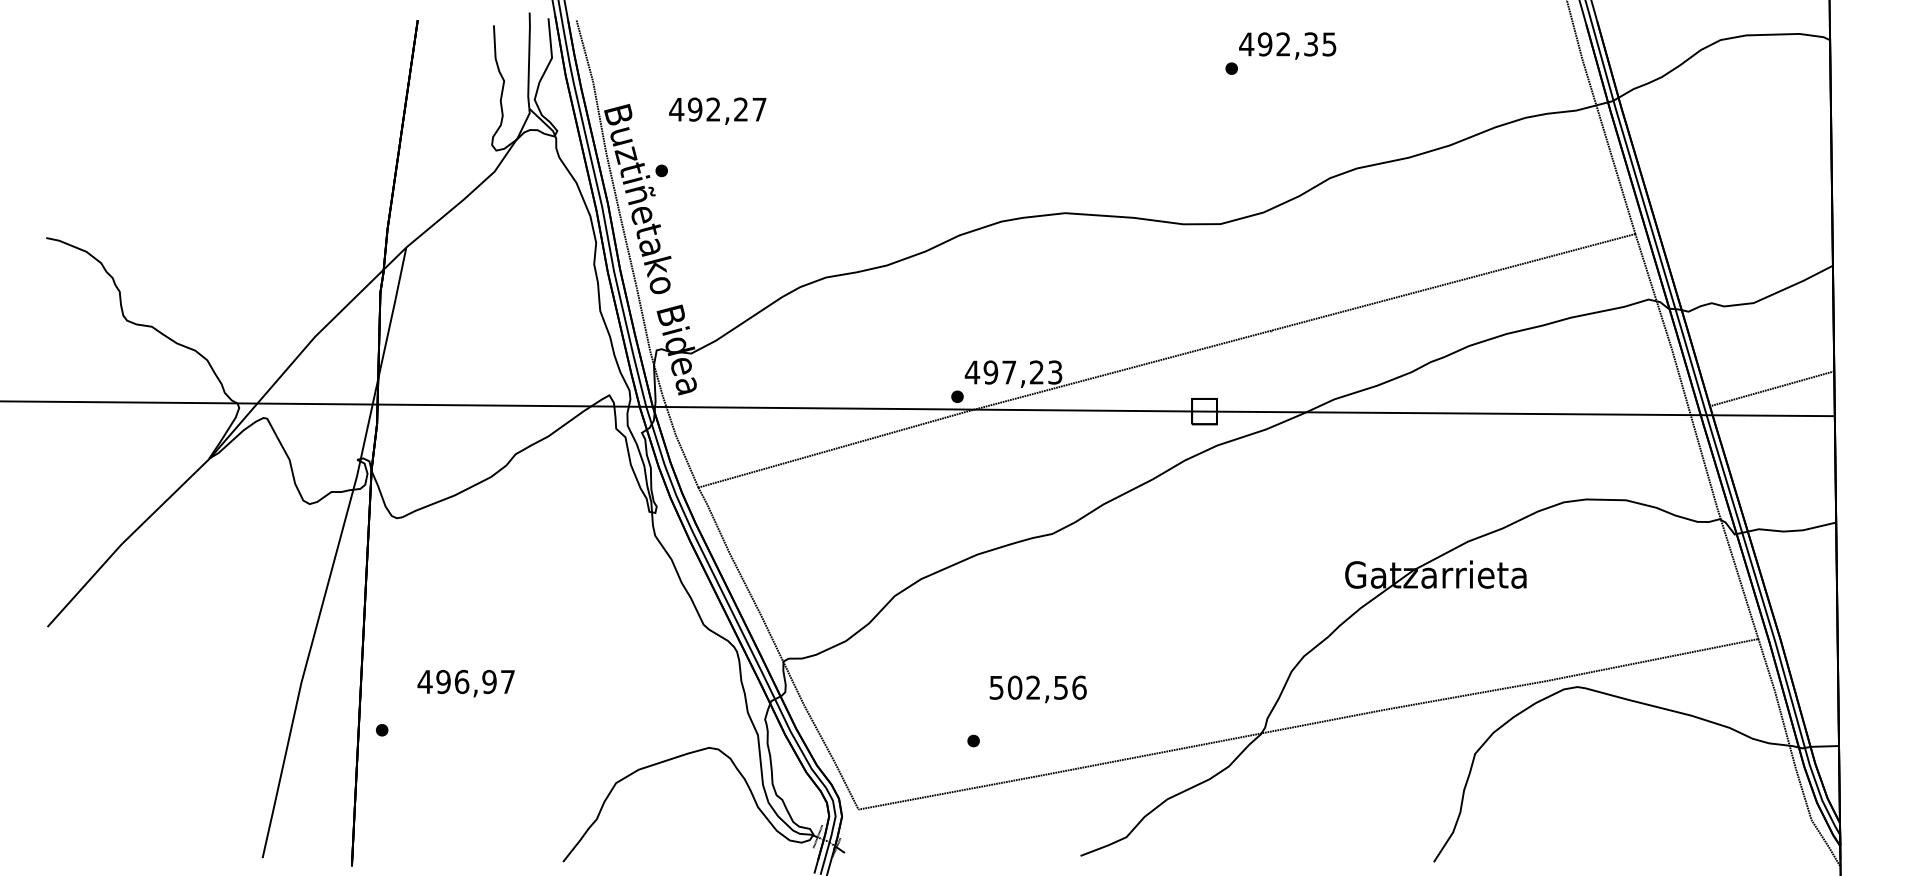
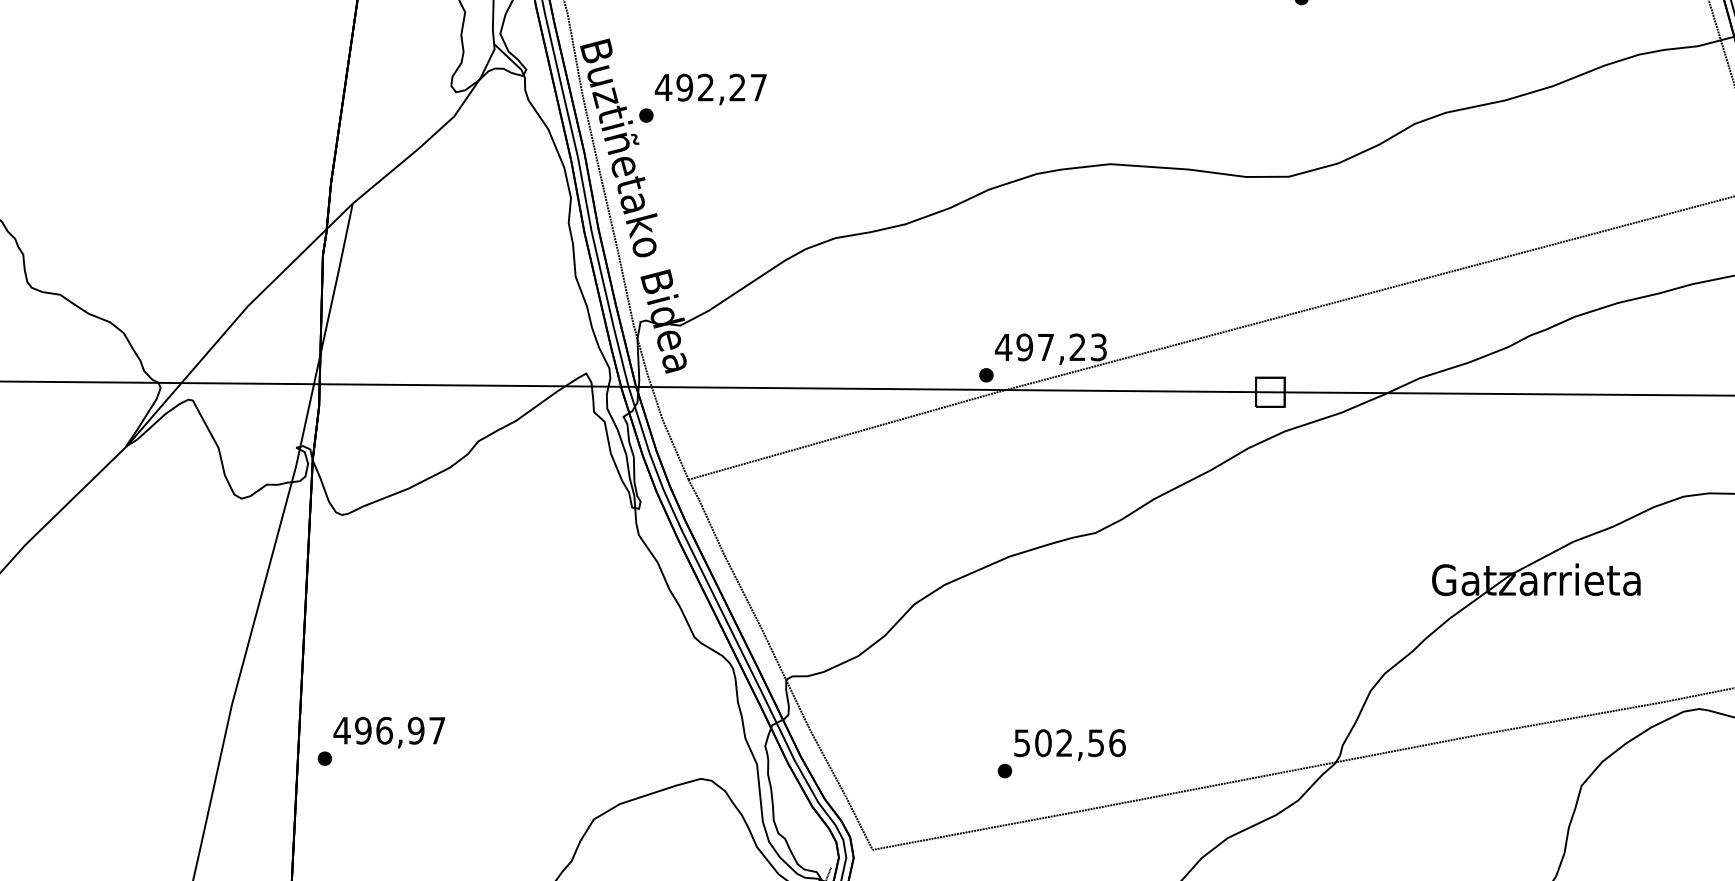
text: (717, 110) -> (710, 88), moved
text: (465, 683) -> (388, 732), moved
text: (1037, 689) -> (1069, 745), moved

